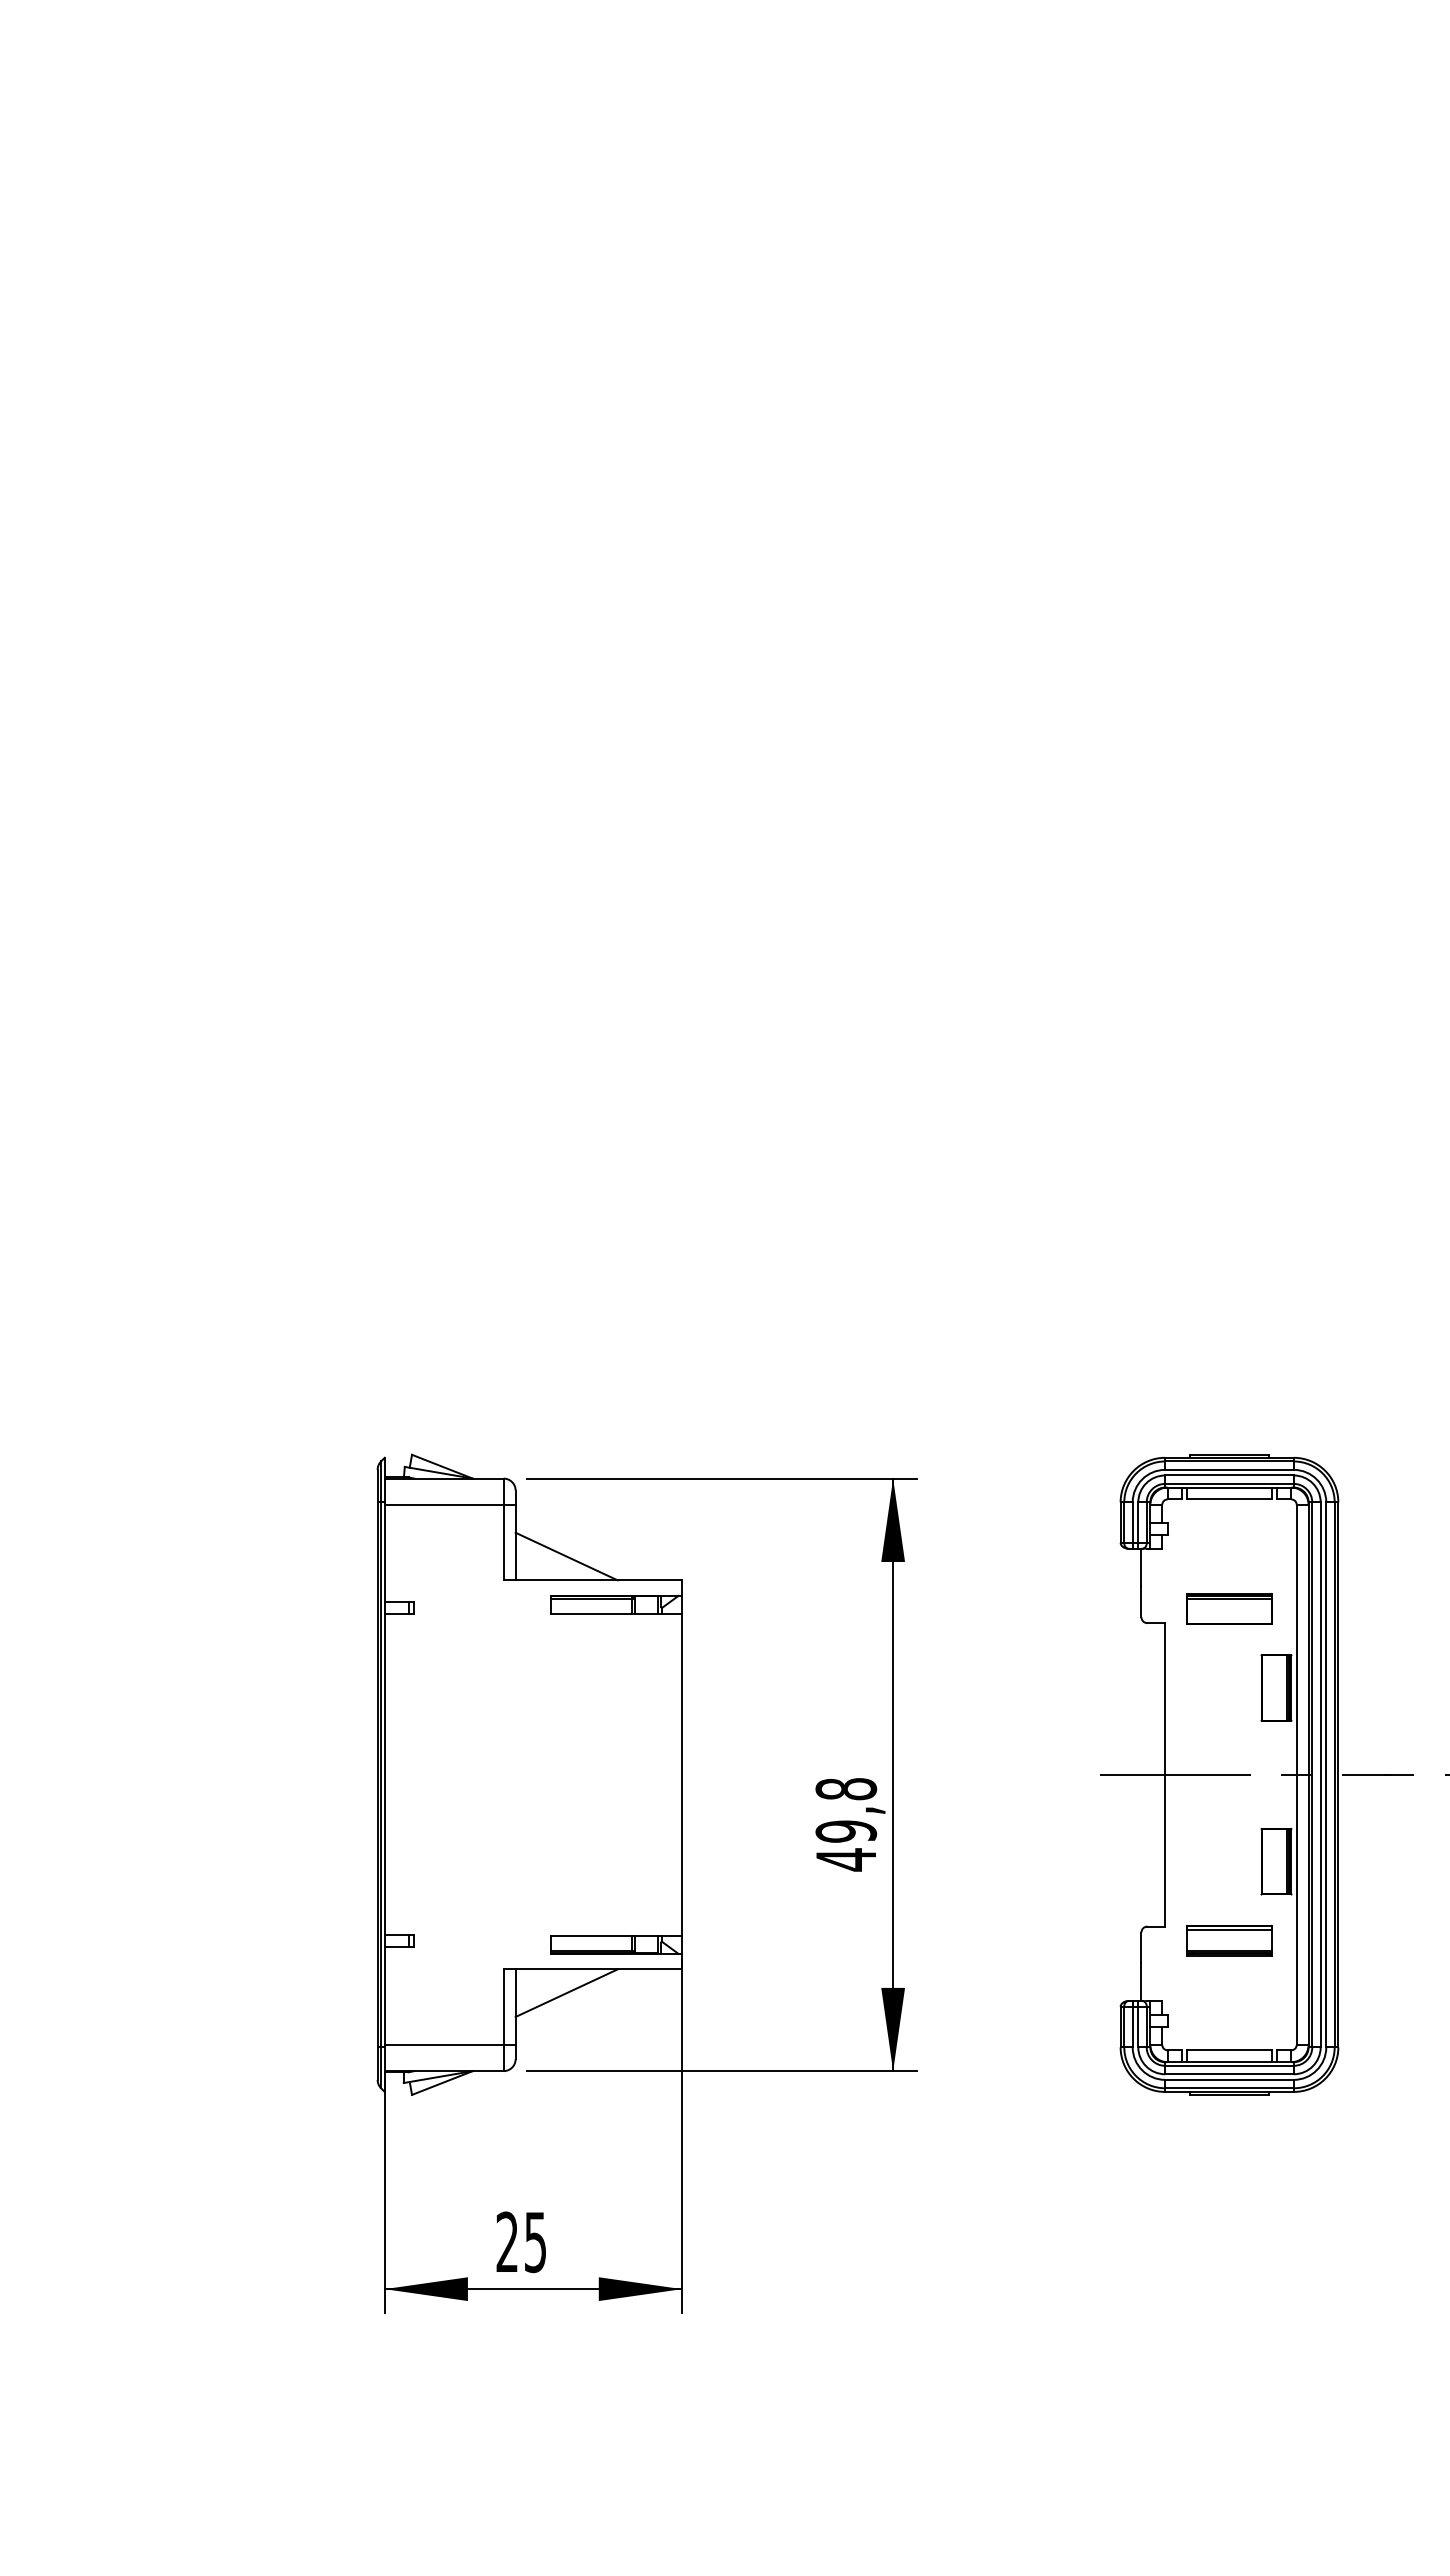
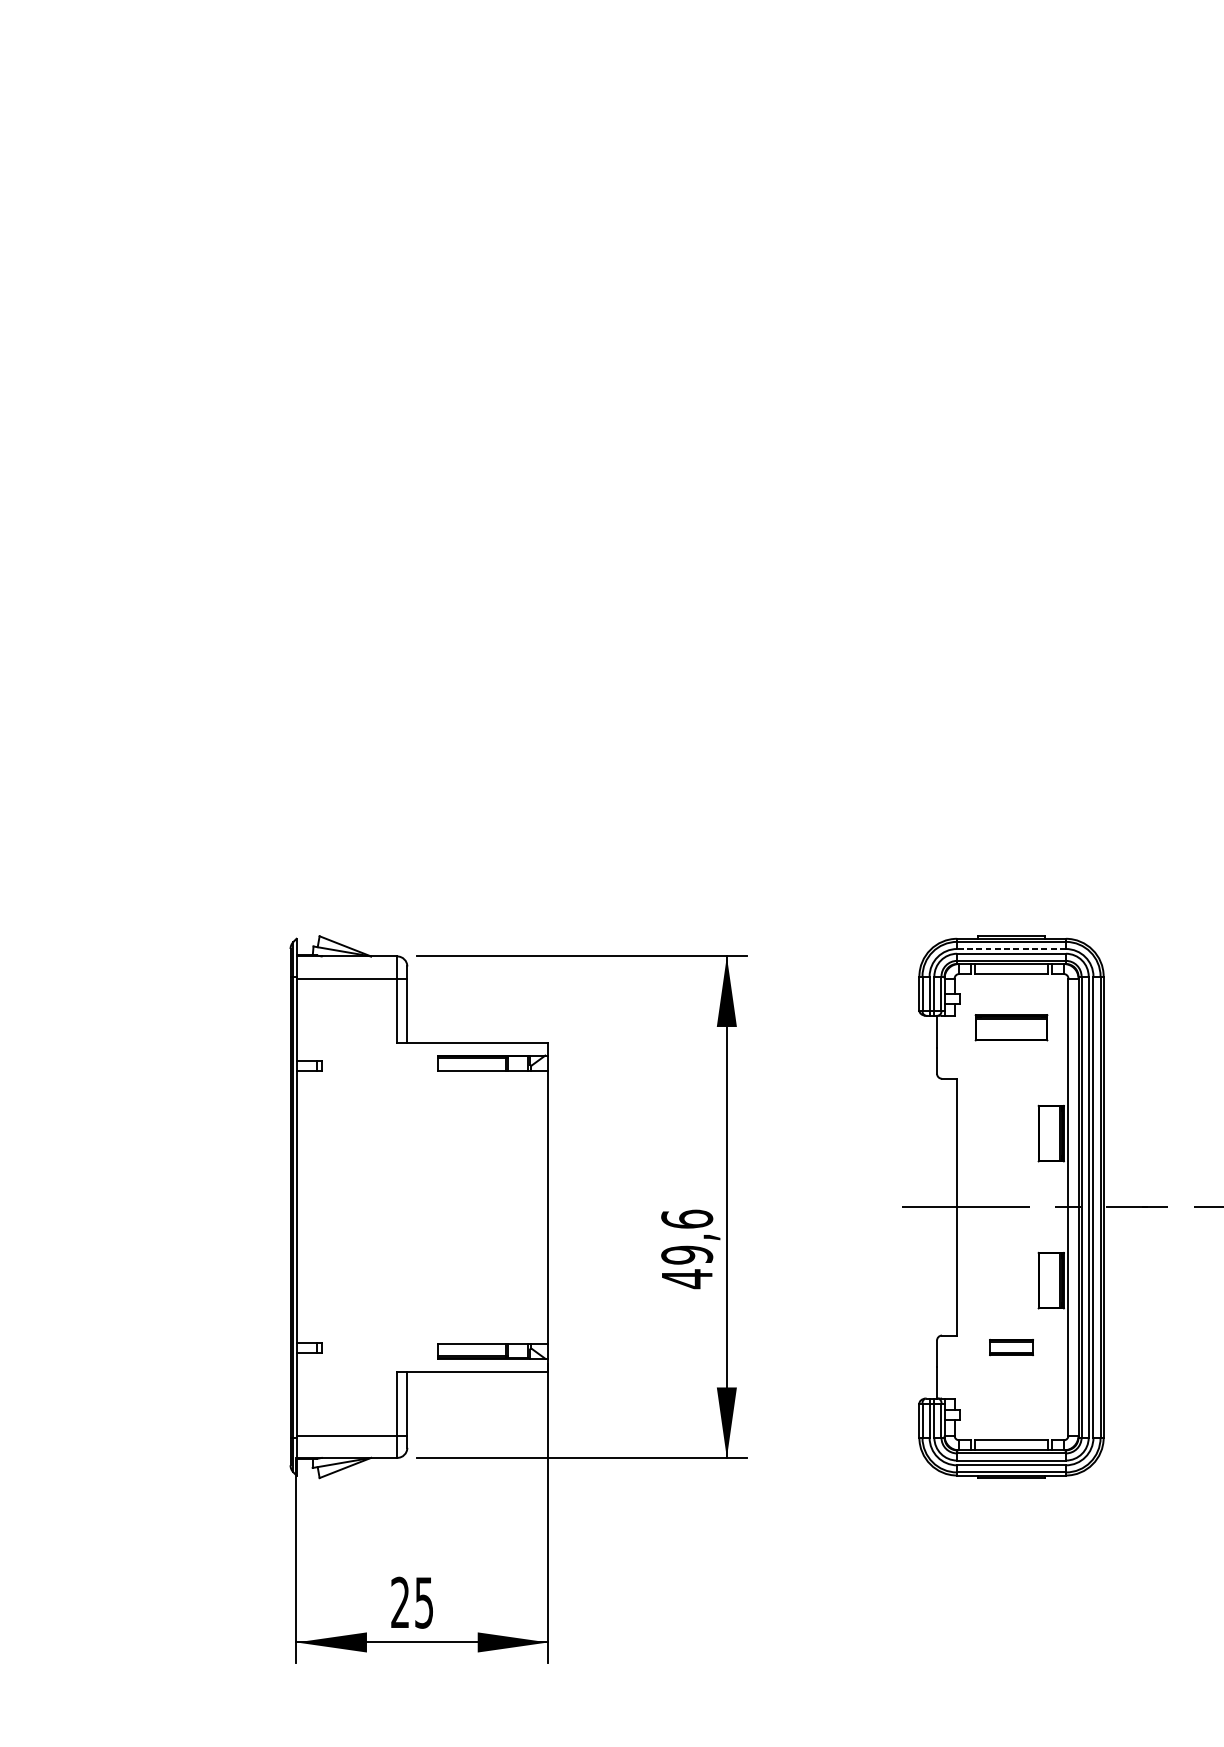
line: (1228, 1469) -> (1010, 948), solid -> dashed
line: (566, 1556) -> (450, 1022), removed
part: (1229, 1608) -> (1011, 1027), moved
text: (845, 1788) -> (686, 1218), 49,8 -> 49,6
part: (1229, 1940) -> (1011, 1347), size x0.6
line: (566, 1992) -> (450, 1391), removed

